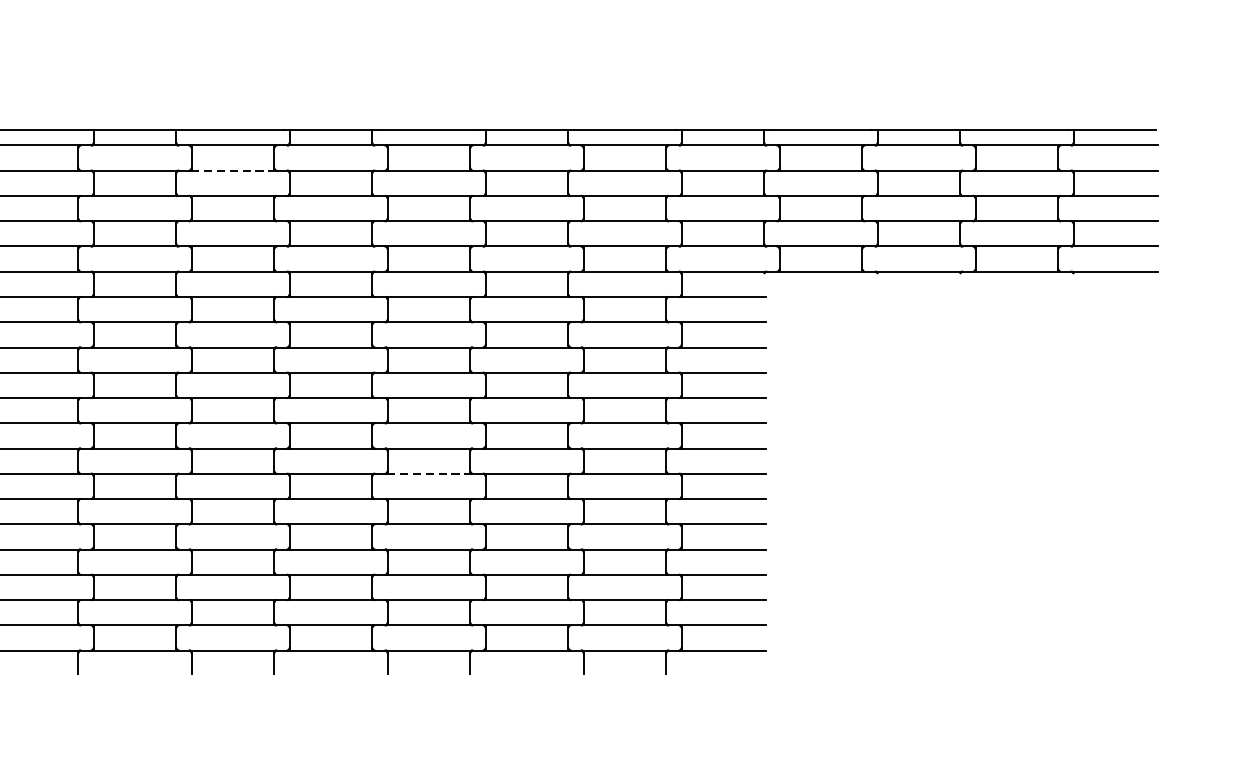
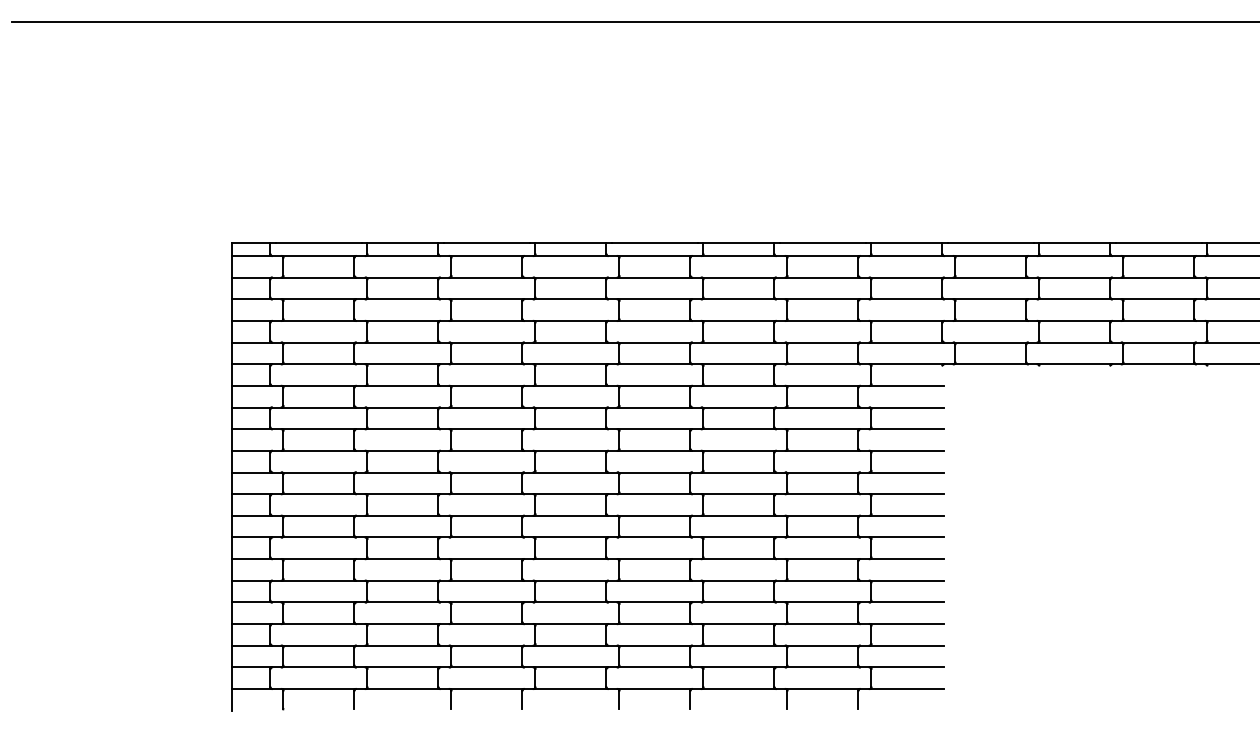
line: (232, 170) -> (486, 277), dashed -> solid
line: (428, 473) -> (654, 537), dashed -> solid

